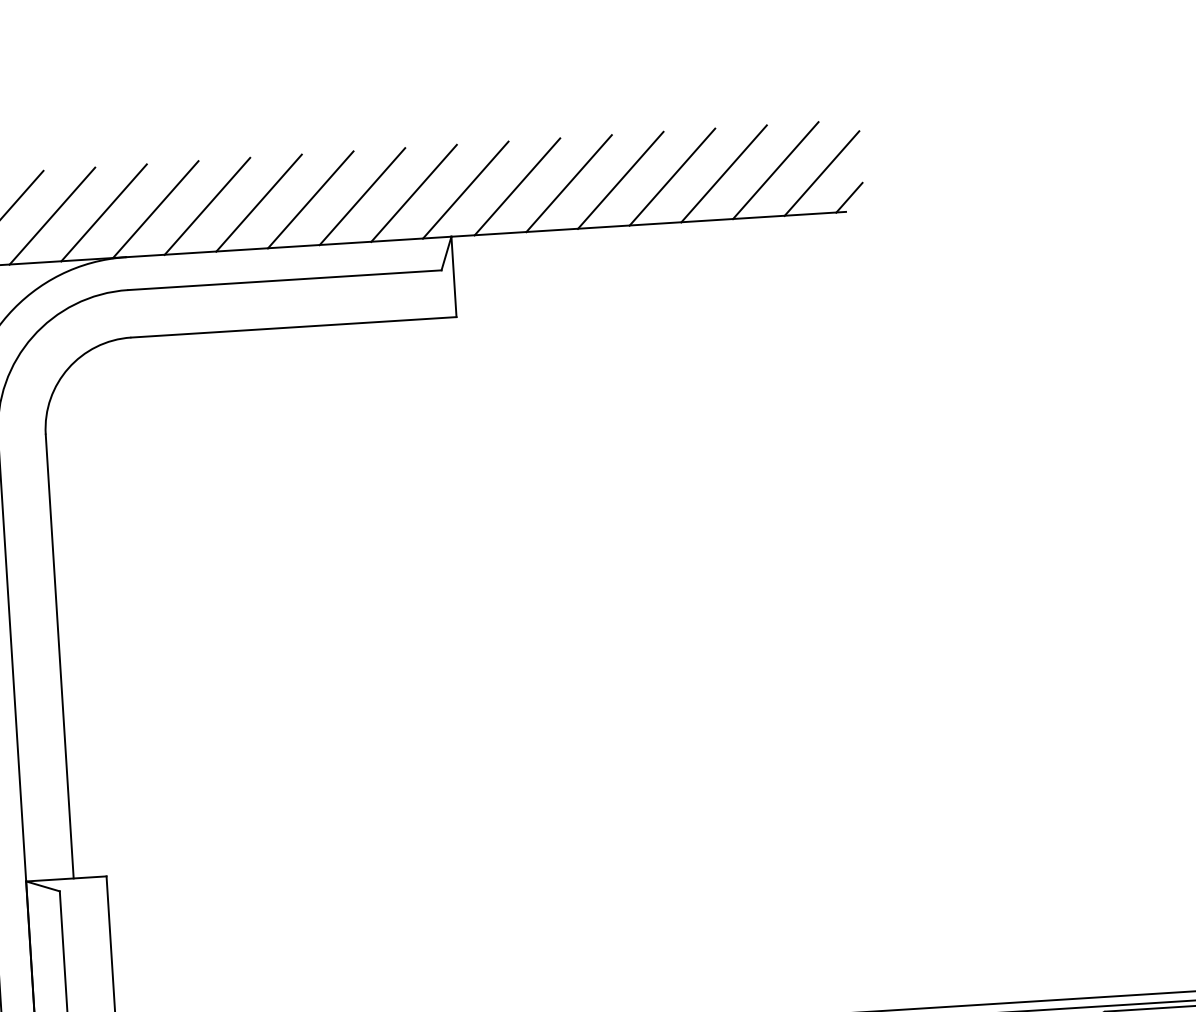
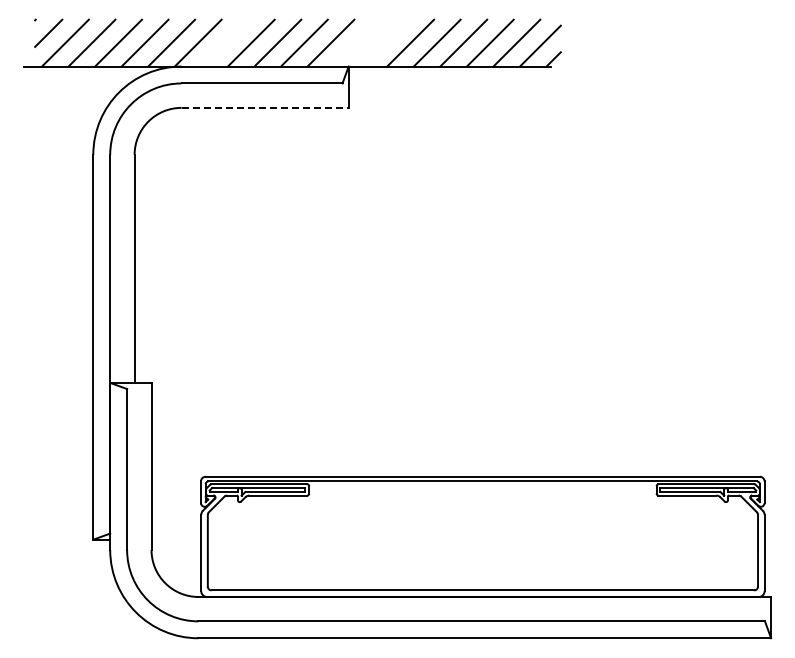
line: (516, 185) -> (383, 42), removed
line: (465, 188) -> (357, 42), removed
line: (206, 205) -> (224, 42), removed
line: (294, 326) -> (265, 107), solid -> dashed

